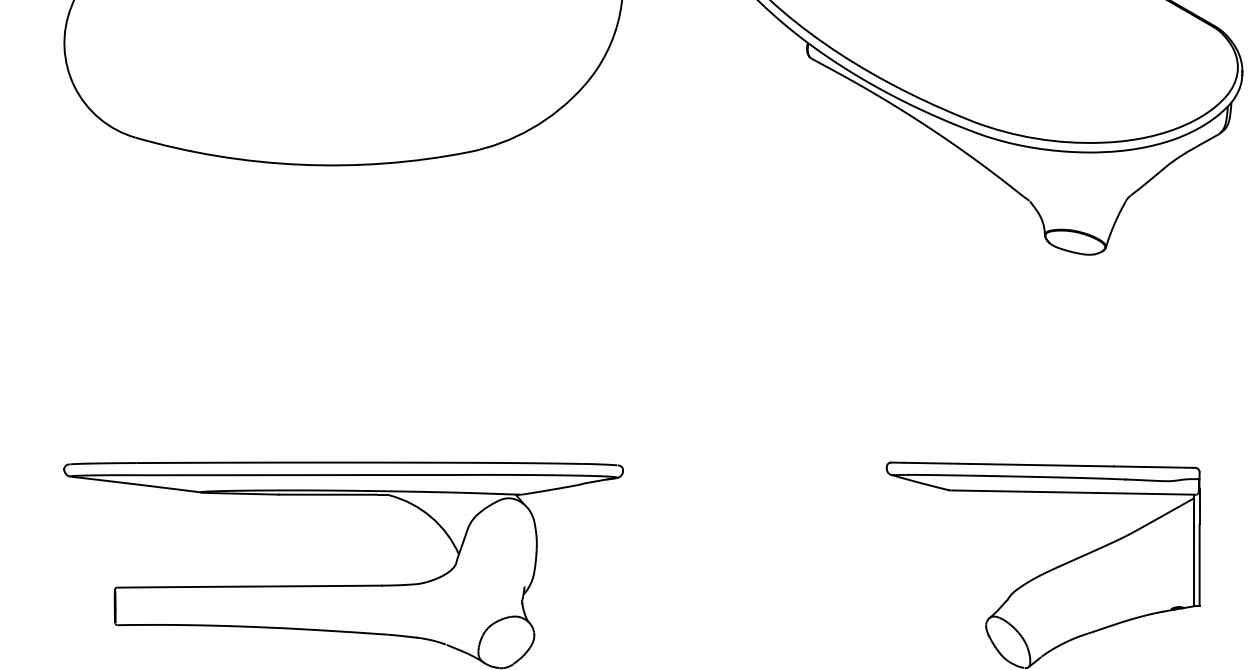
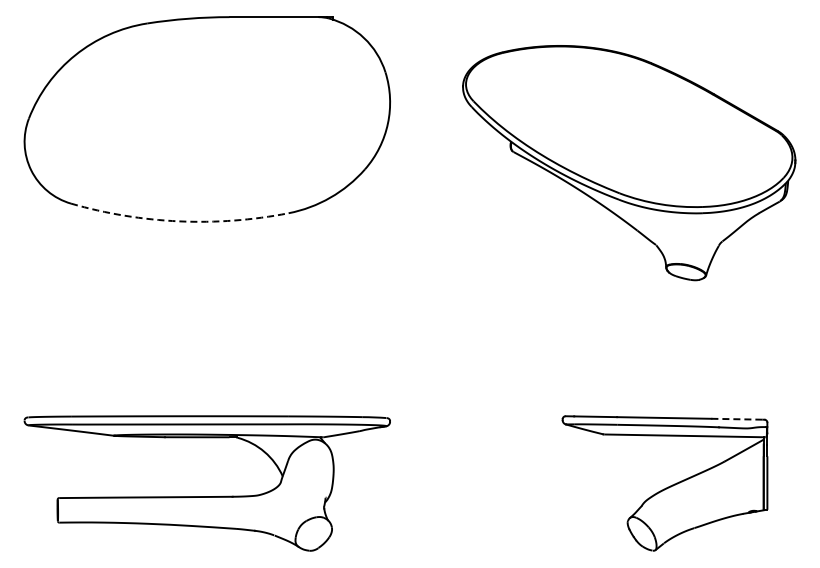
arc: (301, 164) -> (179, 221), solid -> dashed
line: (1153, 467) -> (737, 419), solid -> dashed

